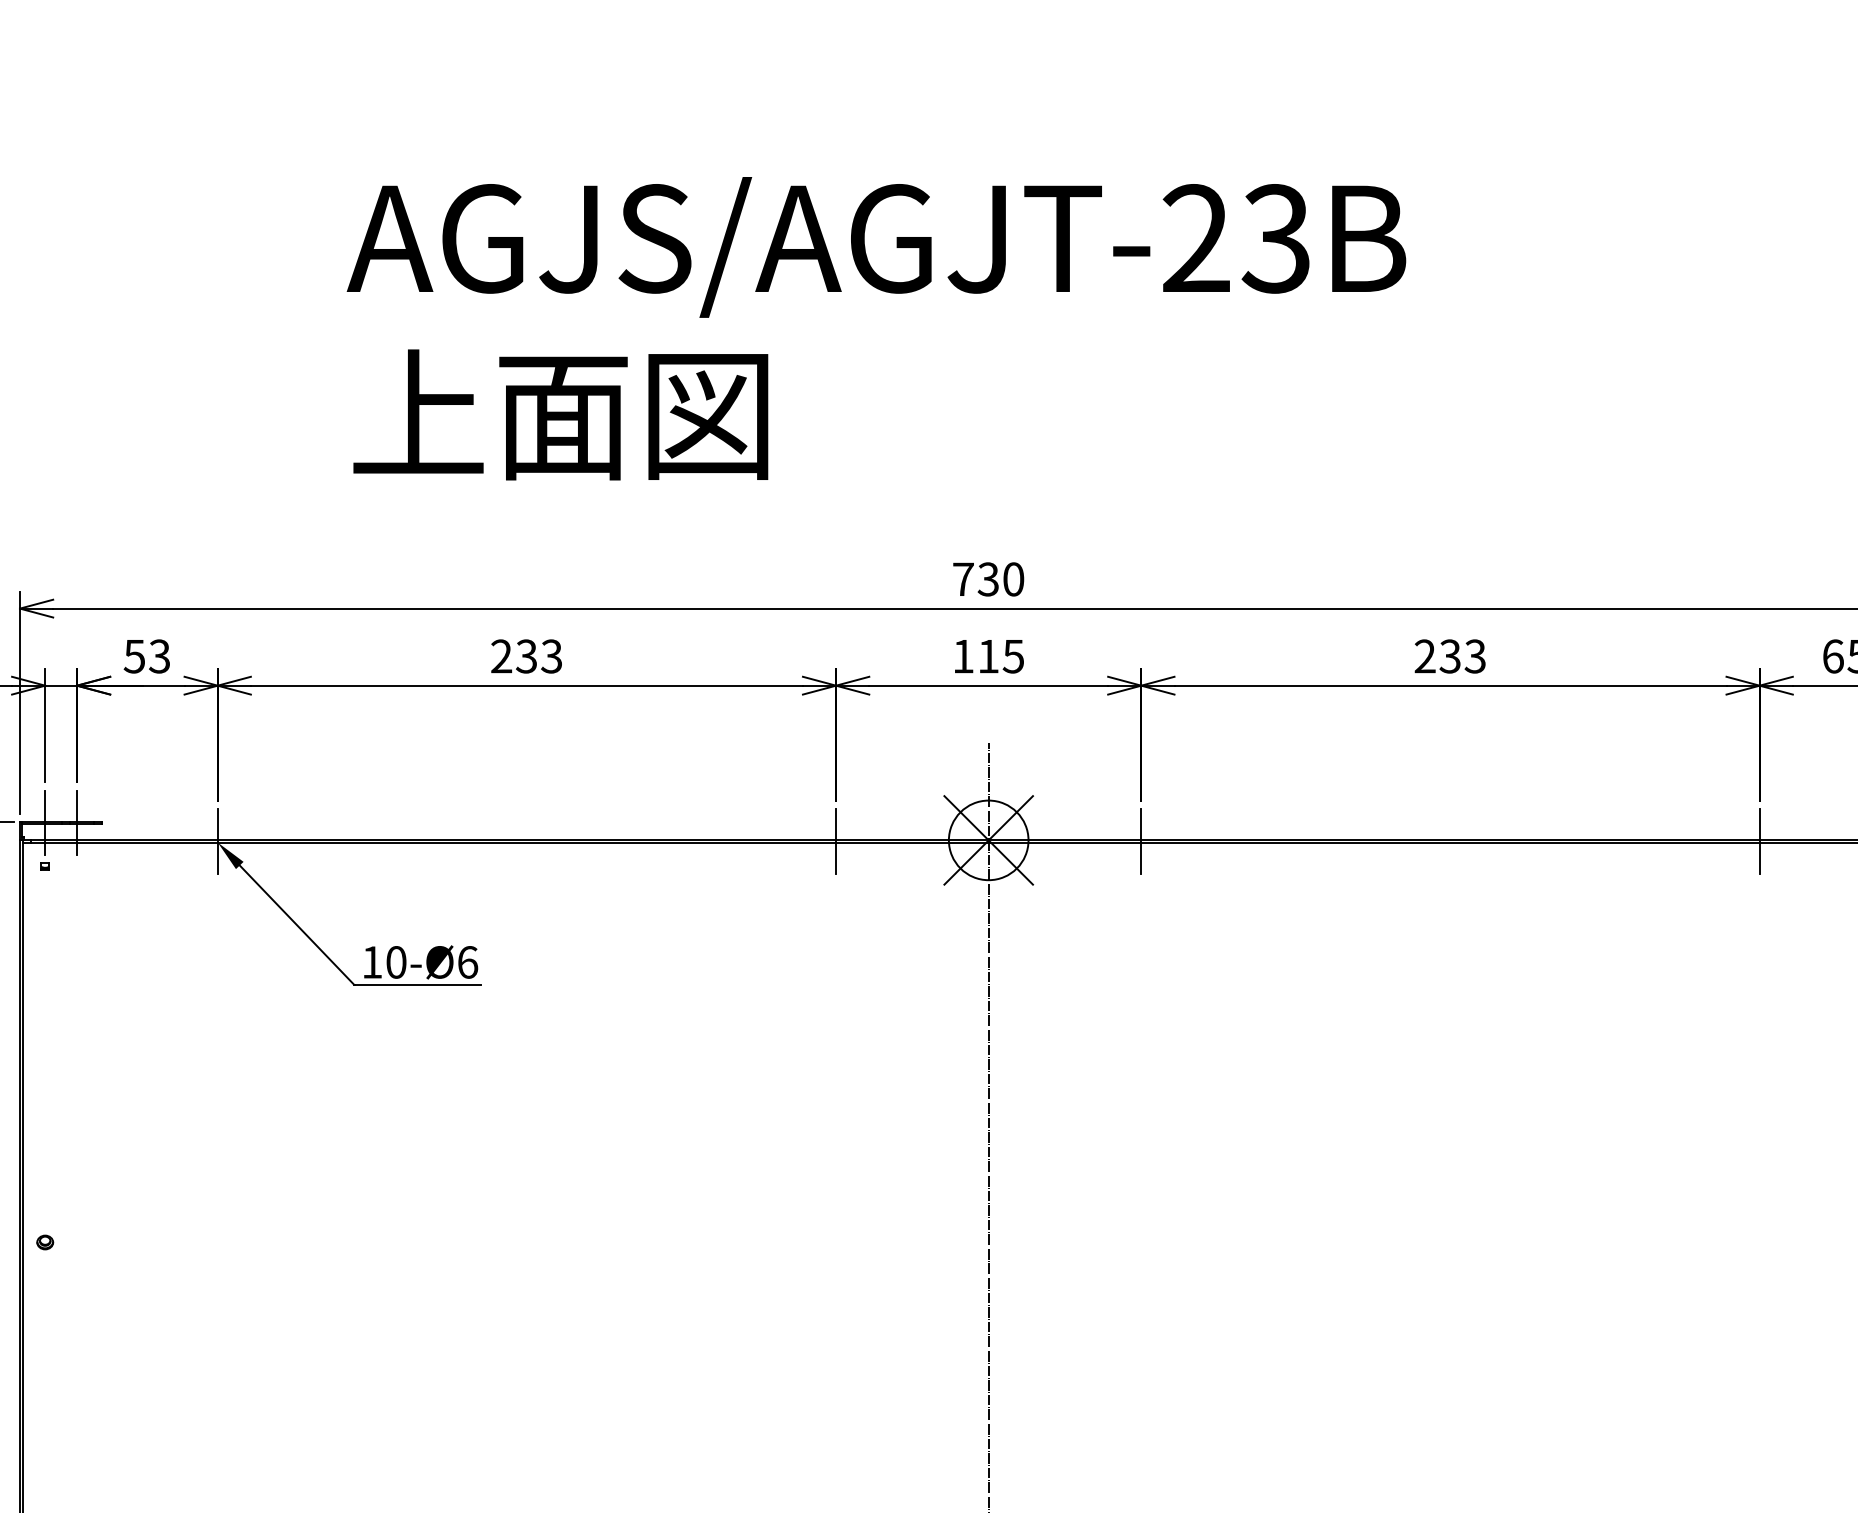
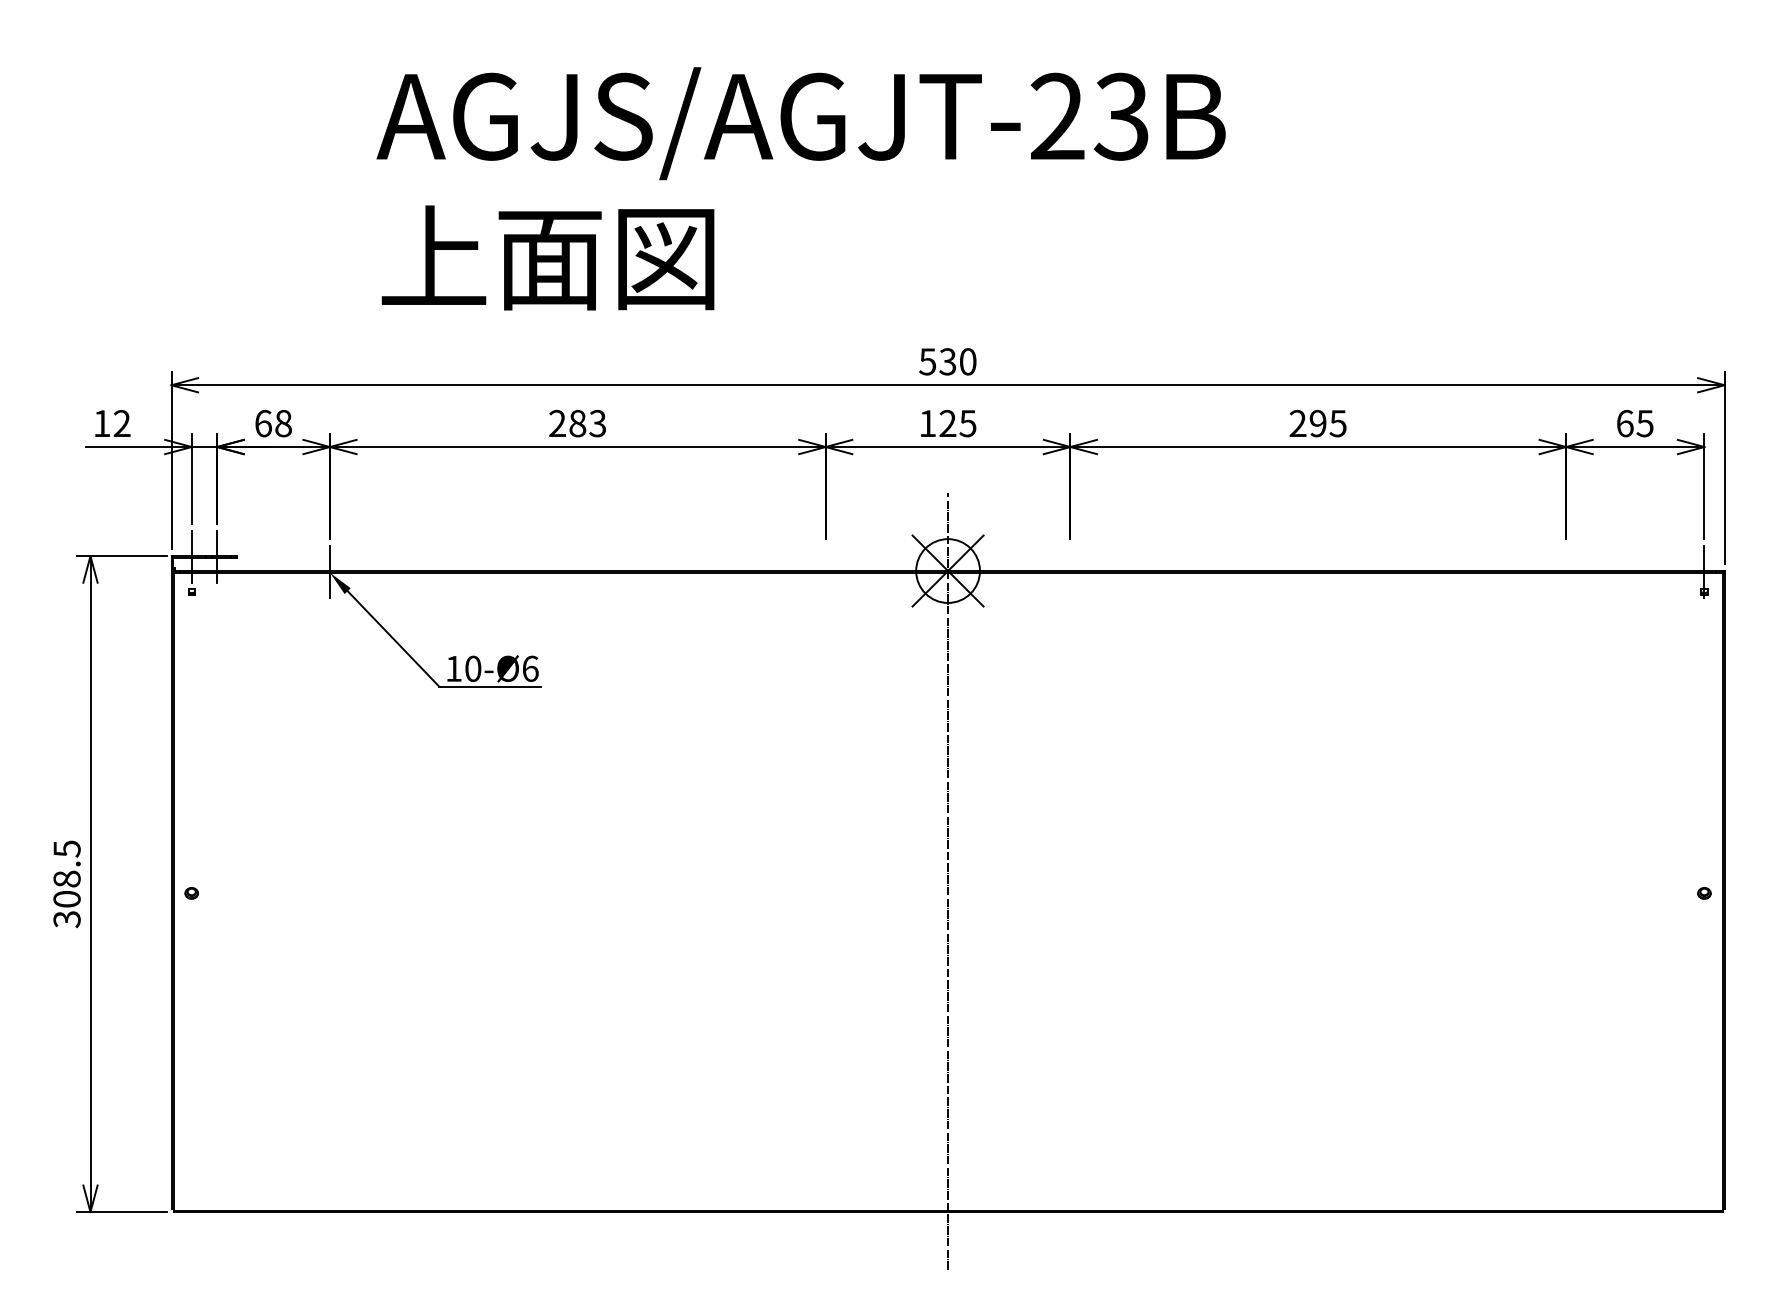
text: (875, 328) -> (800, 188), moved
text: (963, 579) -> (927, 361), 730 -> 530
text: (987, 655) -> (947, 422), 115 -> 125
text: (147, 656) -> (273, 423), 53 -> 68
text: (526, 656) -> (577, 423), 233 -> 283
text: (1461, 656) -> (1327, 423), 233 -> 295
line: (835, 840) -> (825, 571), removed
line: (1141, 840) -> (1070, 571), removed
line: (1760, 840) -> (1566, 571), removed

